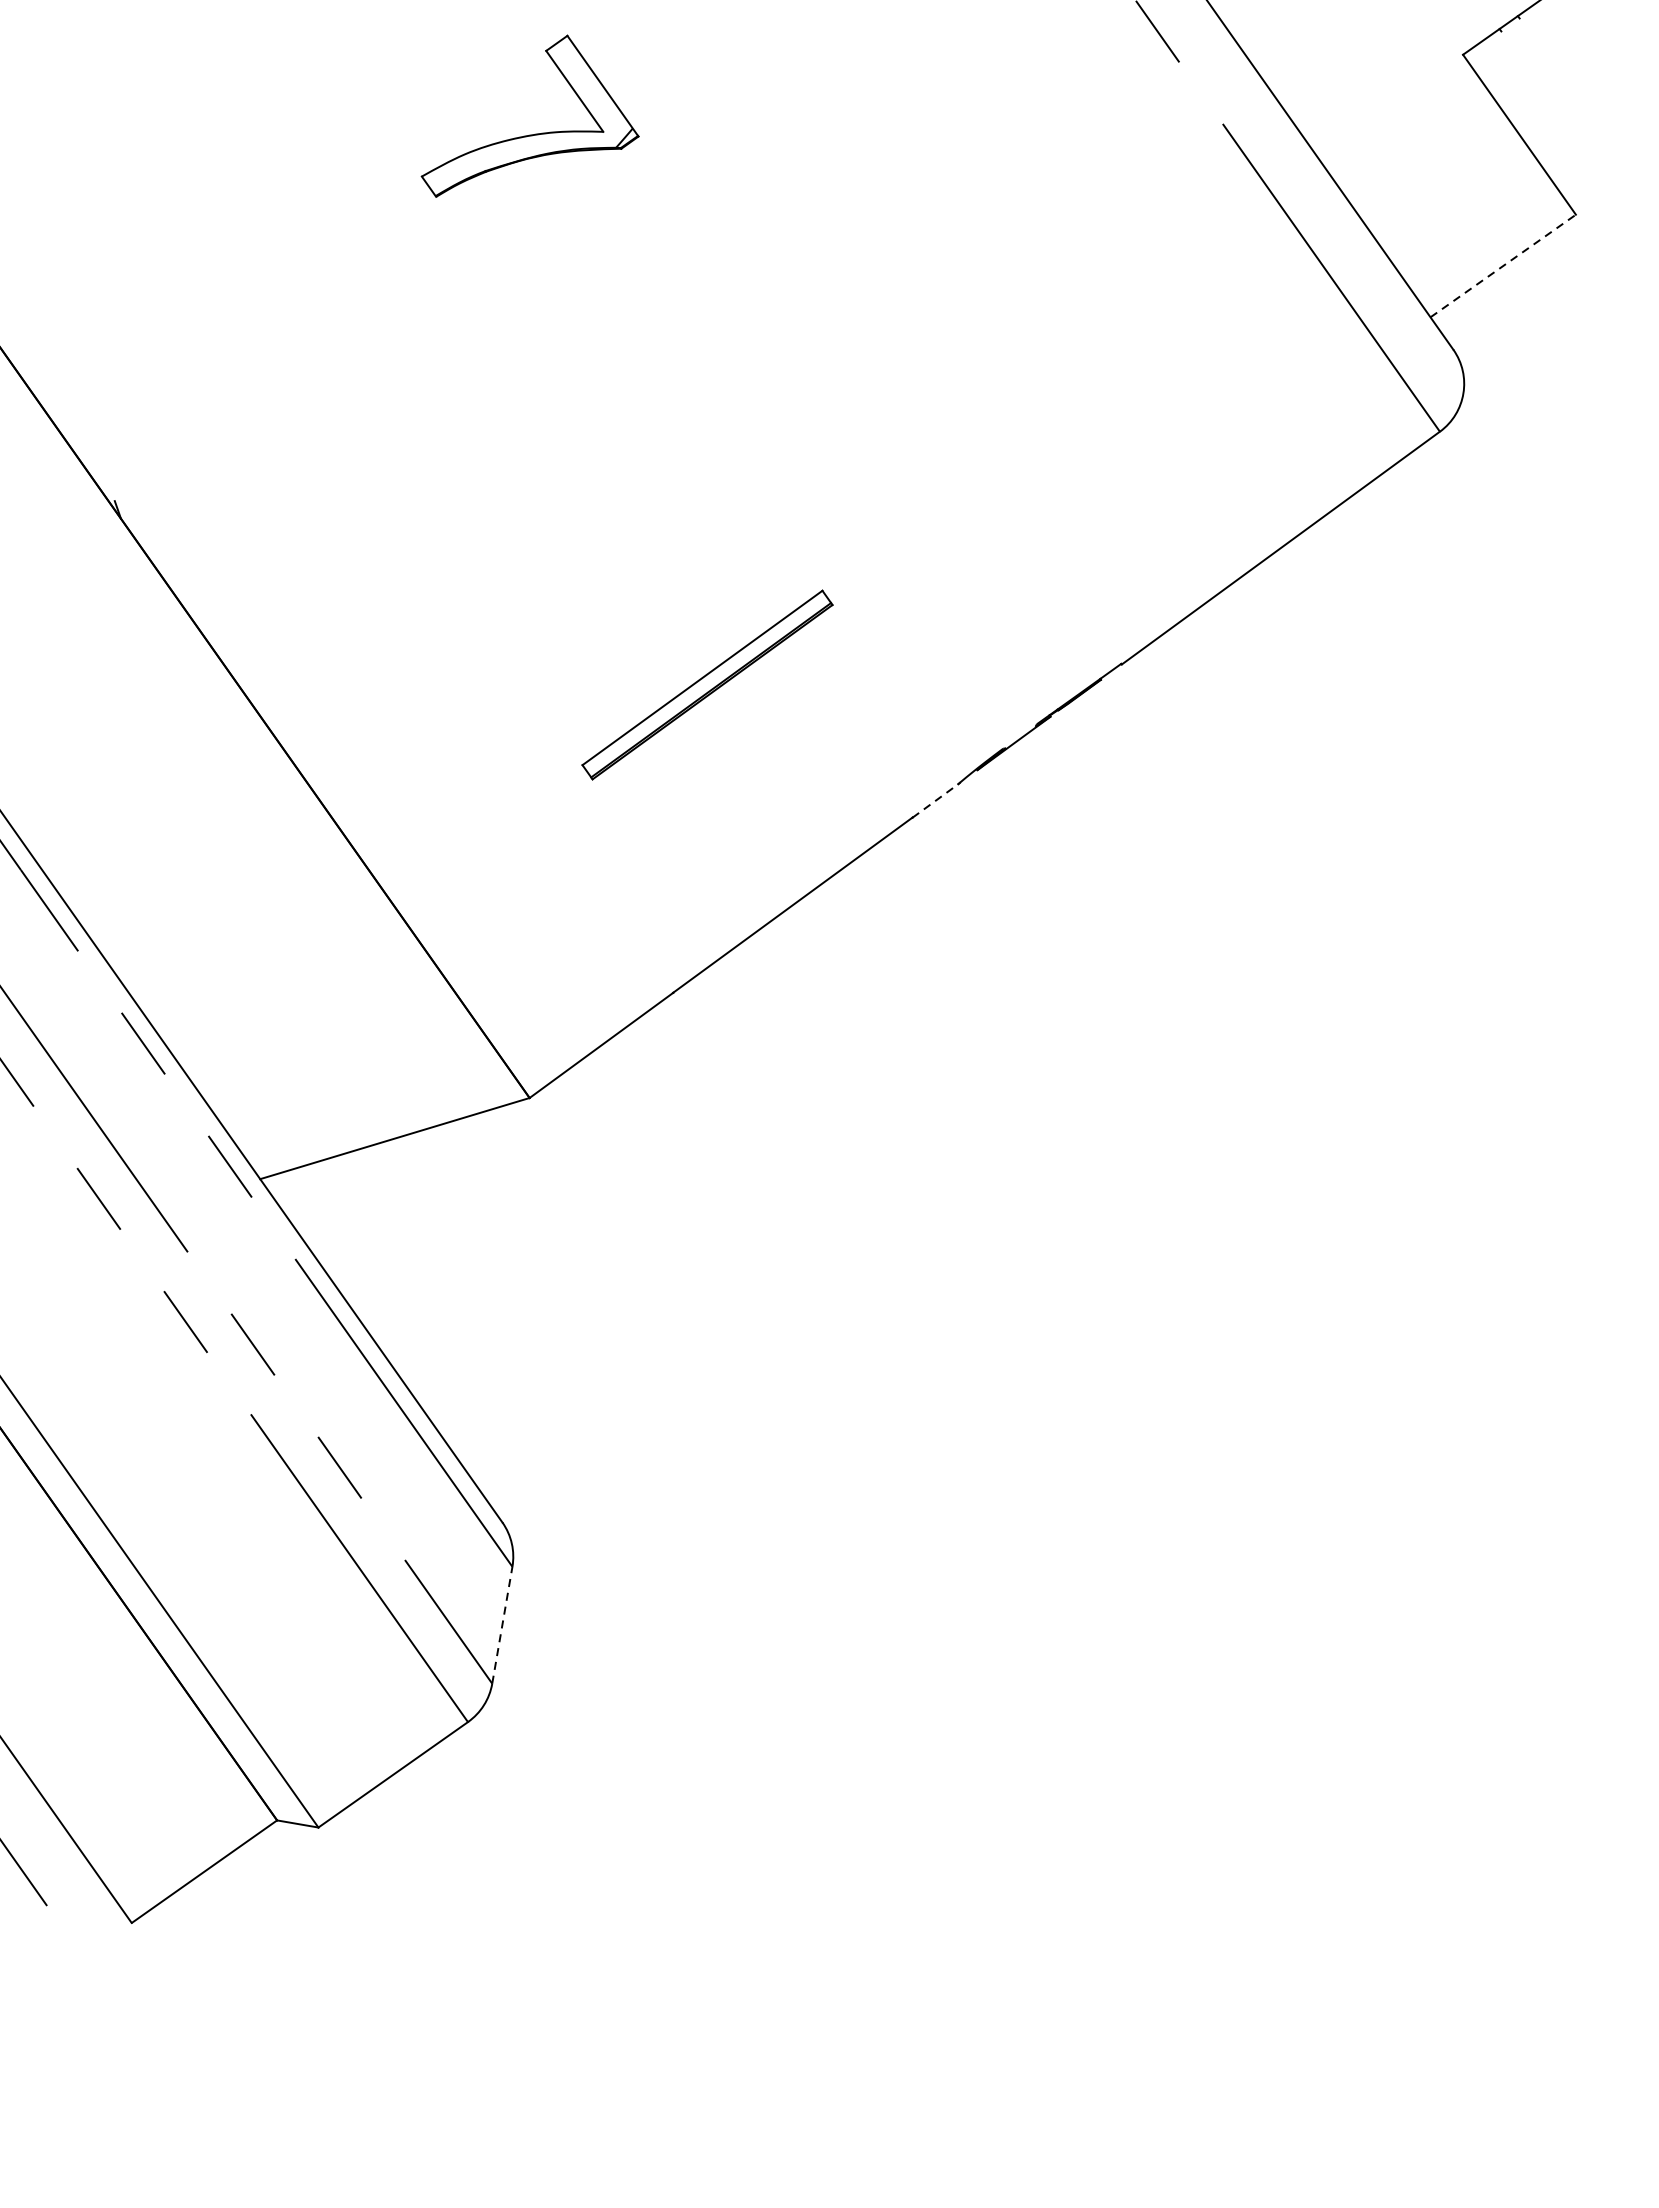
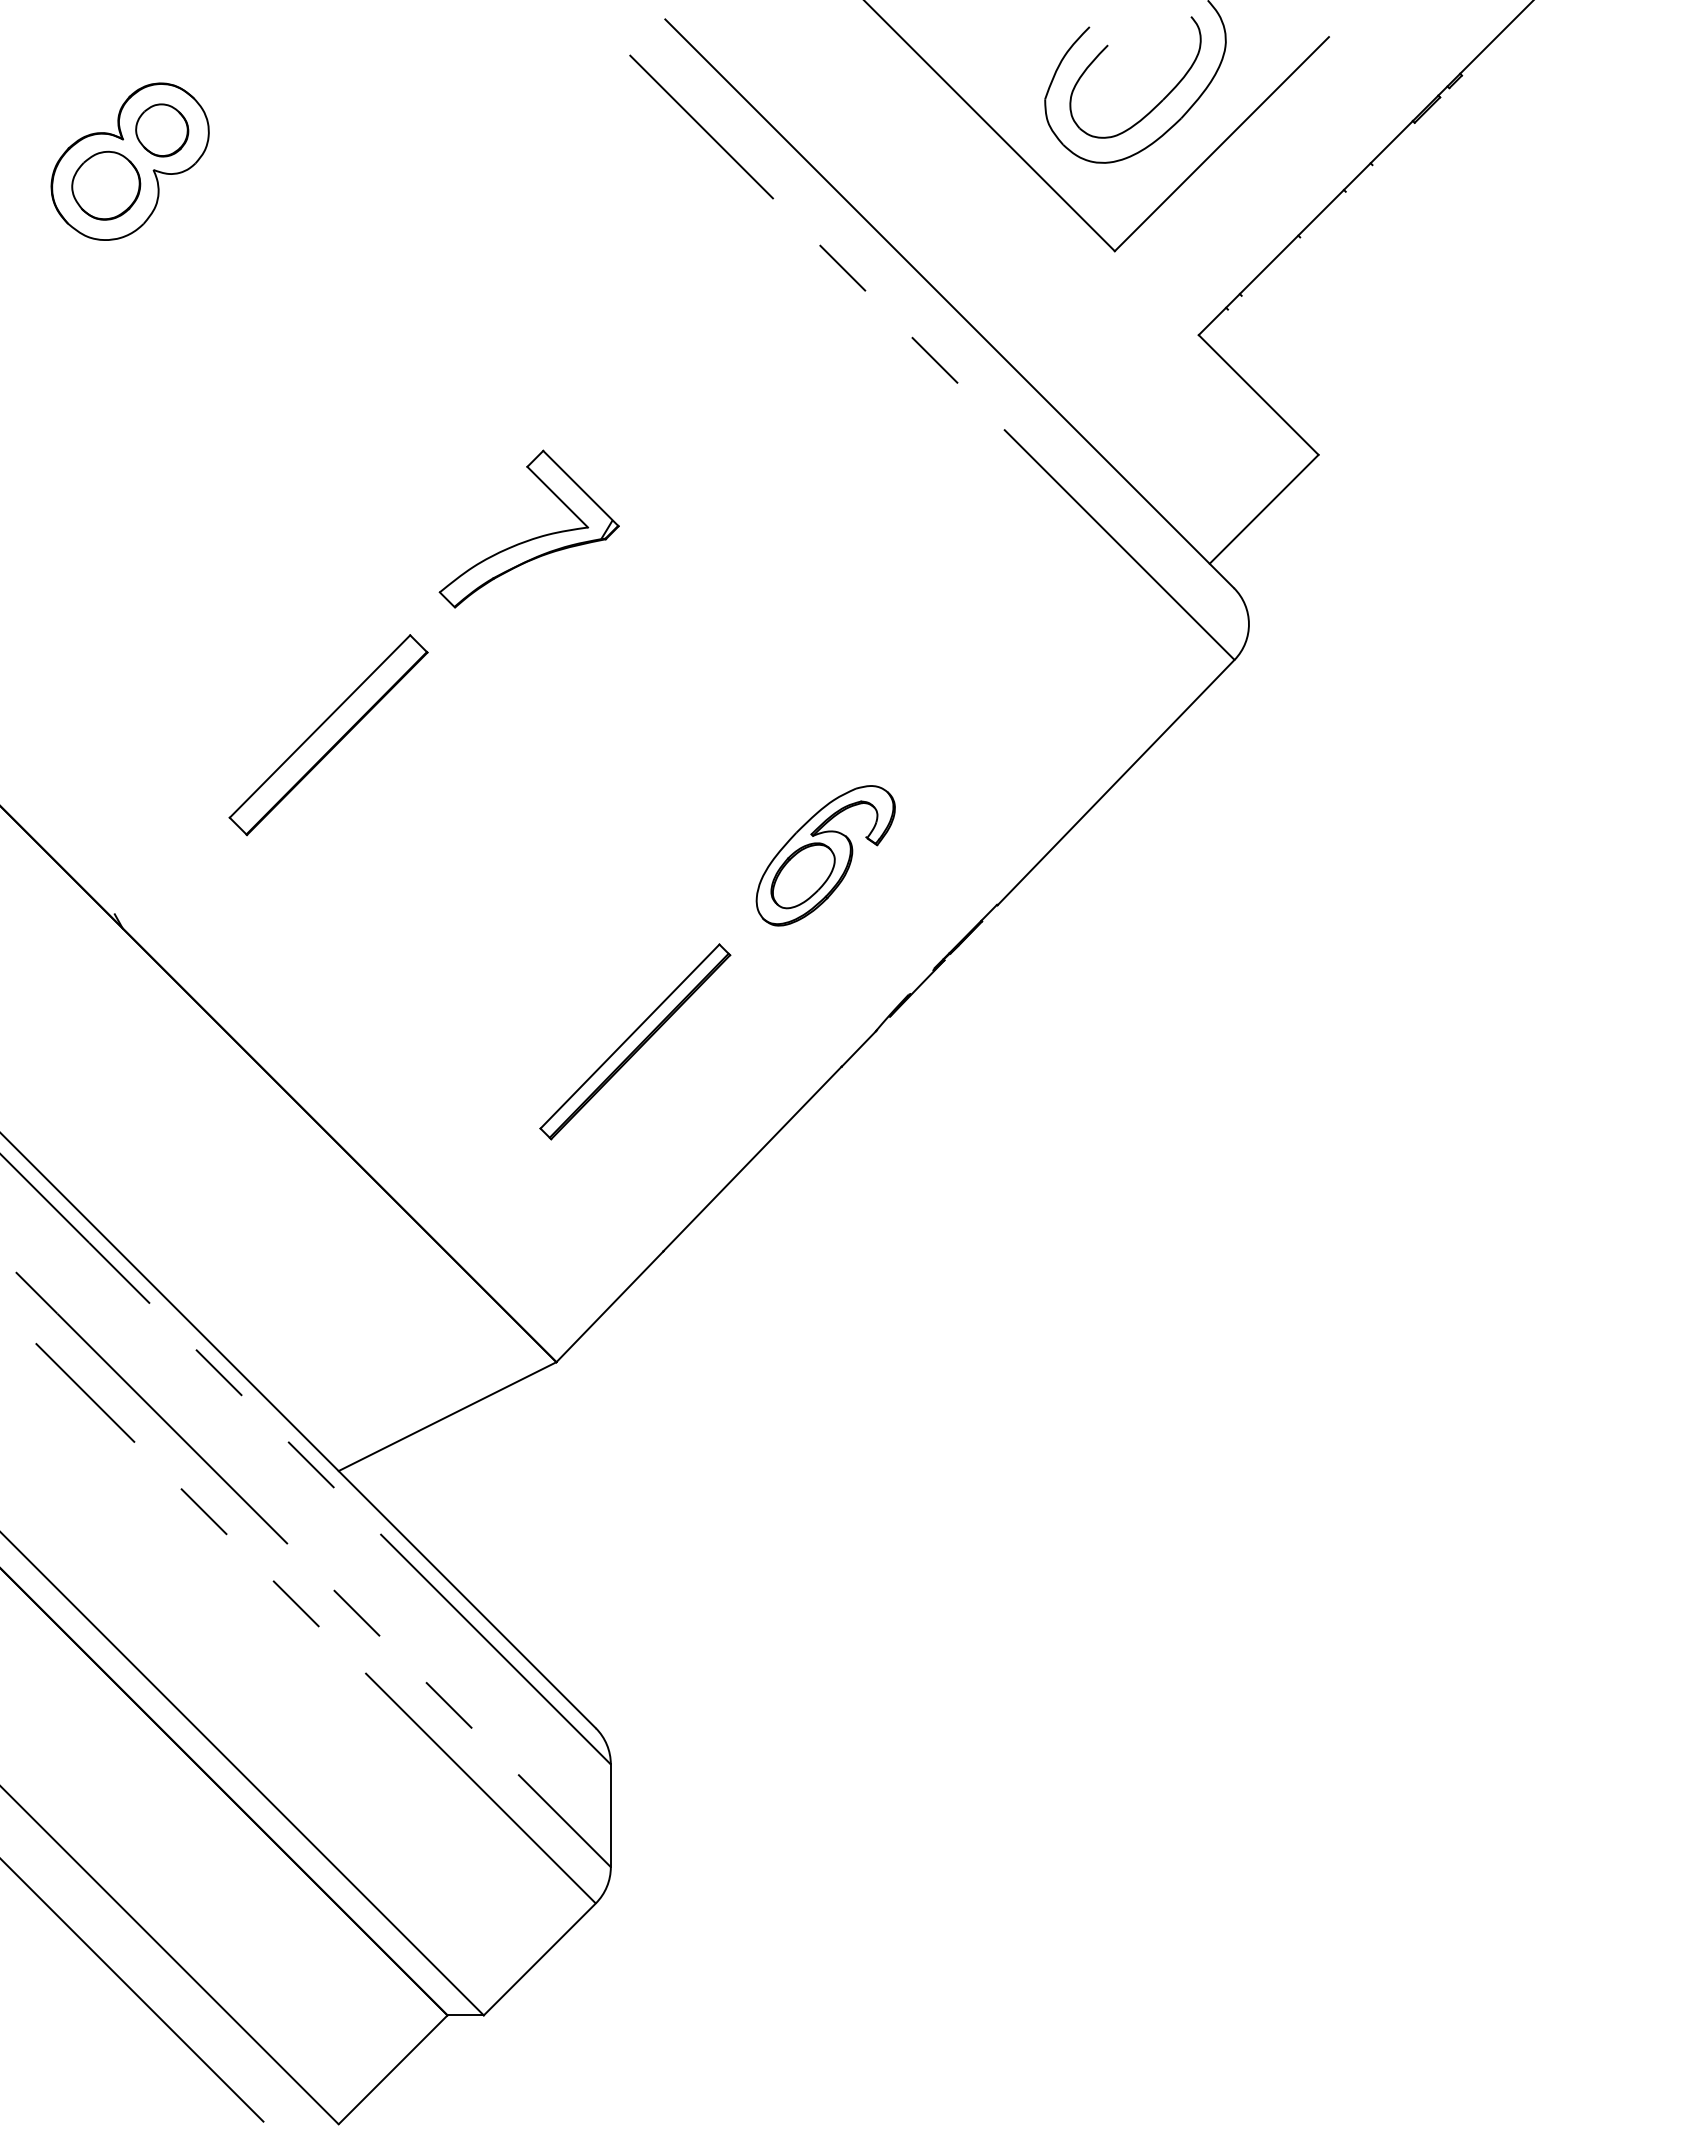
part: (536, 133) -> (531, 538), moved
line: (1503, 266) -> (1264, 509), dashed -> solid
part: (393, 339) -> (328, 735), added
part: (935, 573) -> (825, 855), added
part: (707, 684) -> (635, 1041), moved
line: (935, 801) -> (858, 1049), dashed -> solid
line: (502, 1624) -> (610, 1815), dashed -> solid

